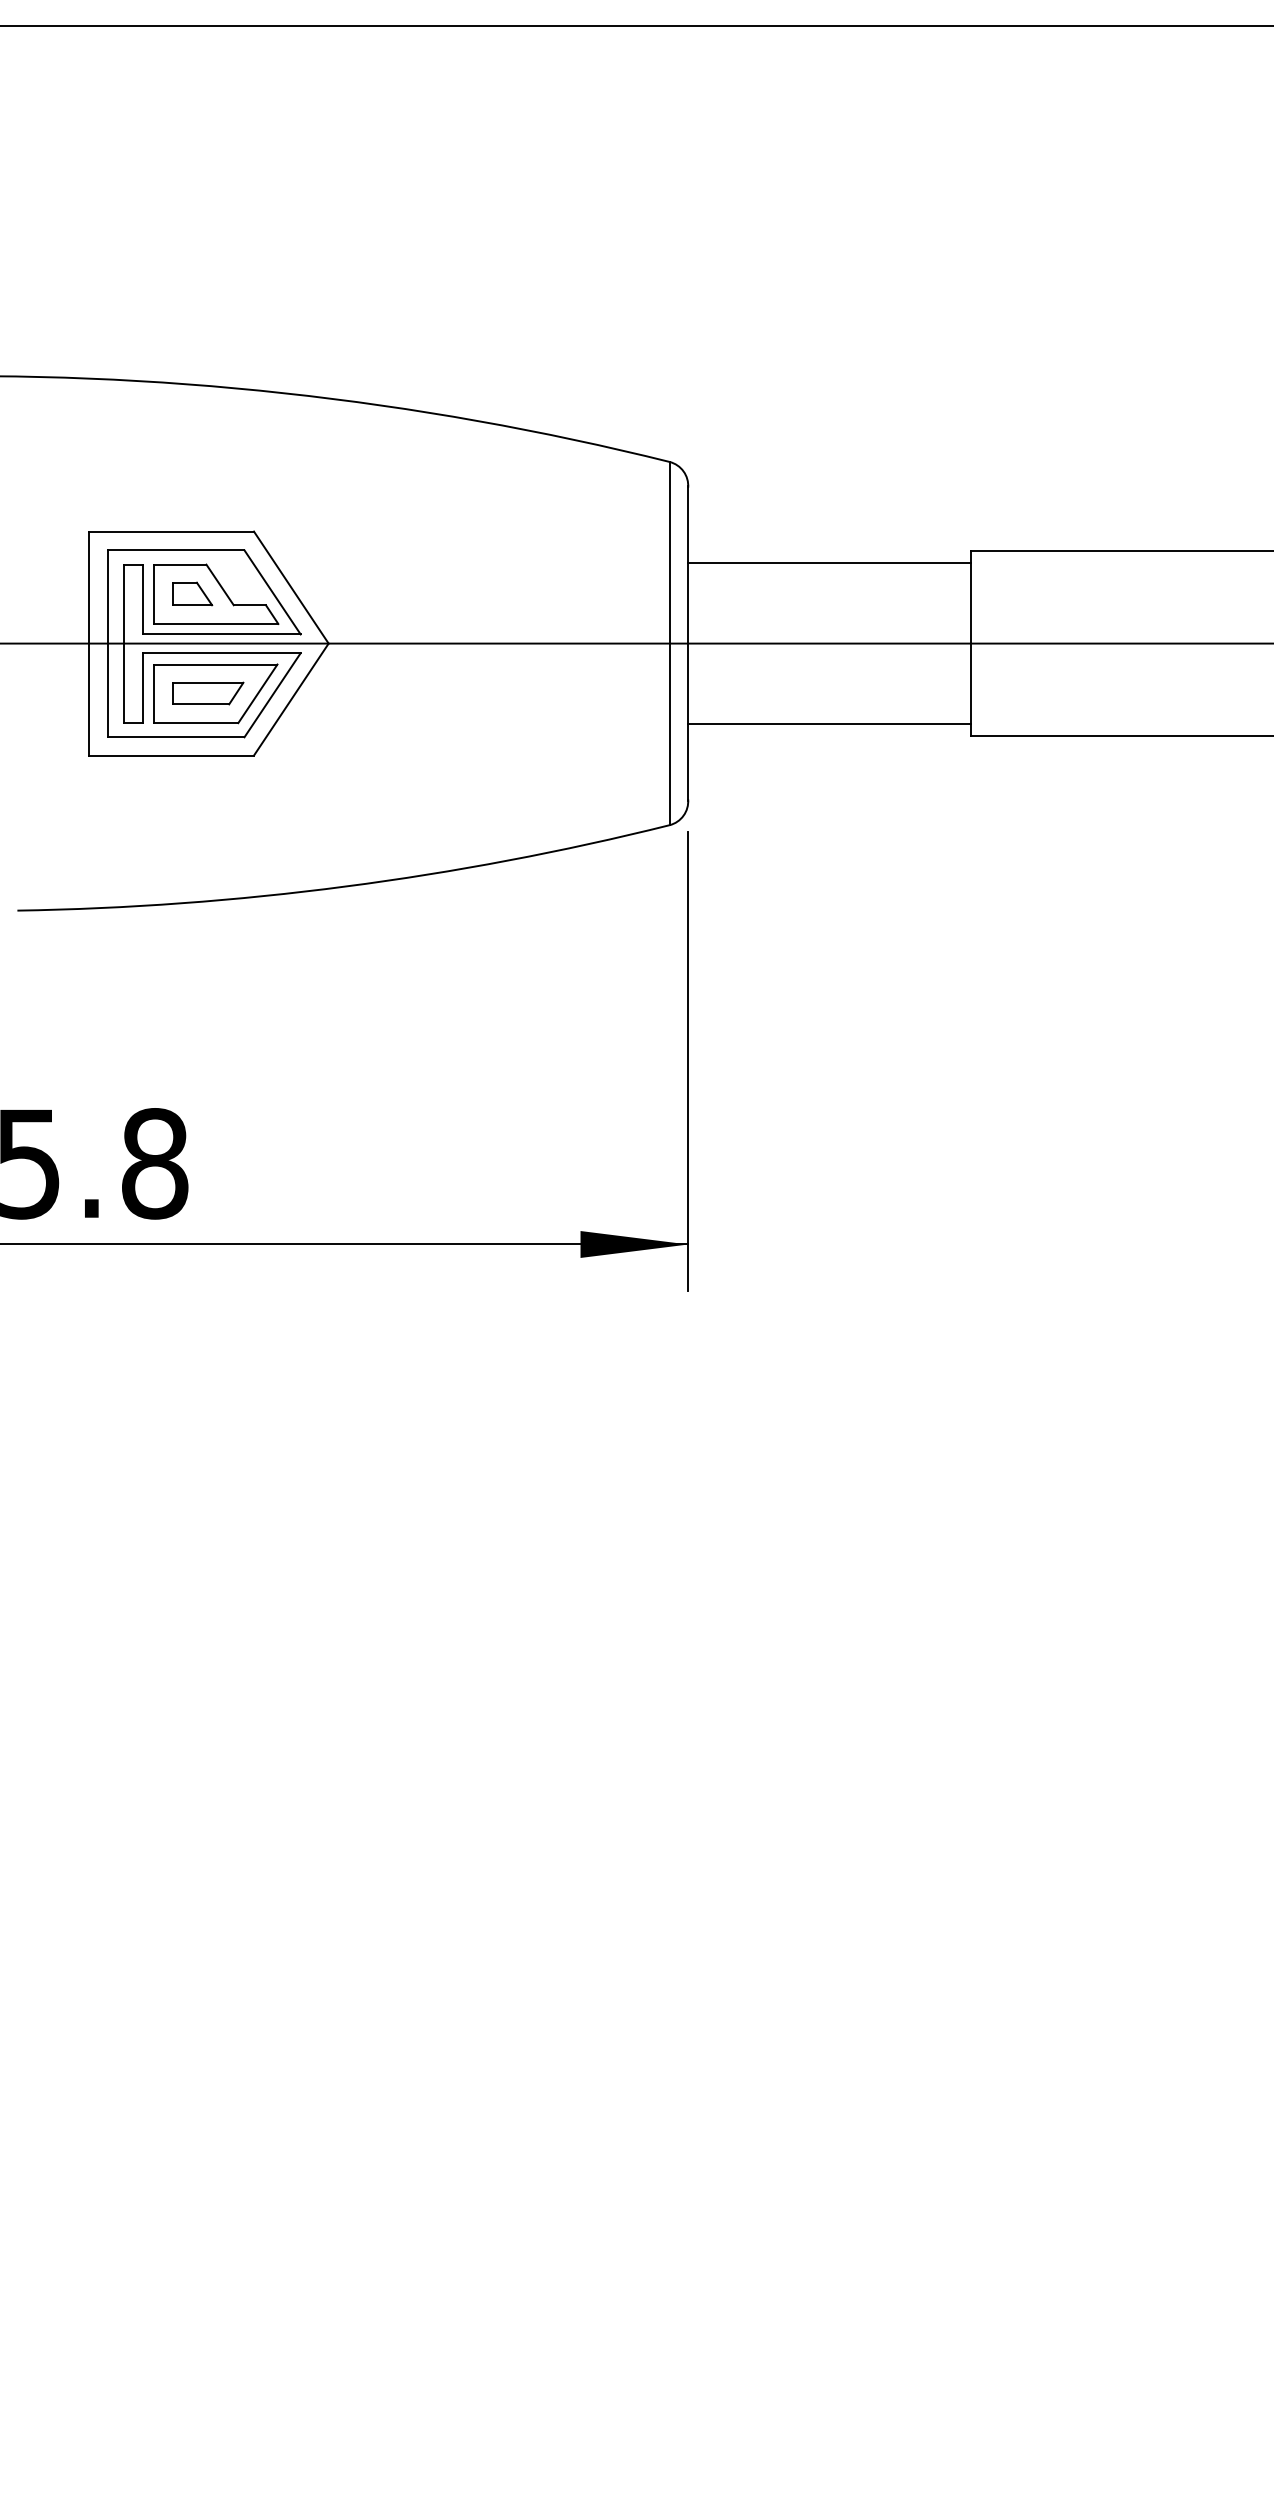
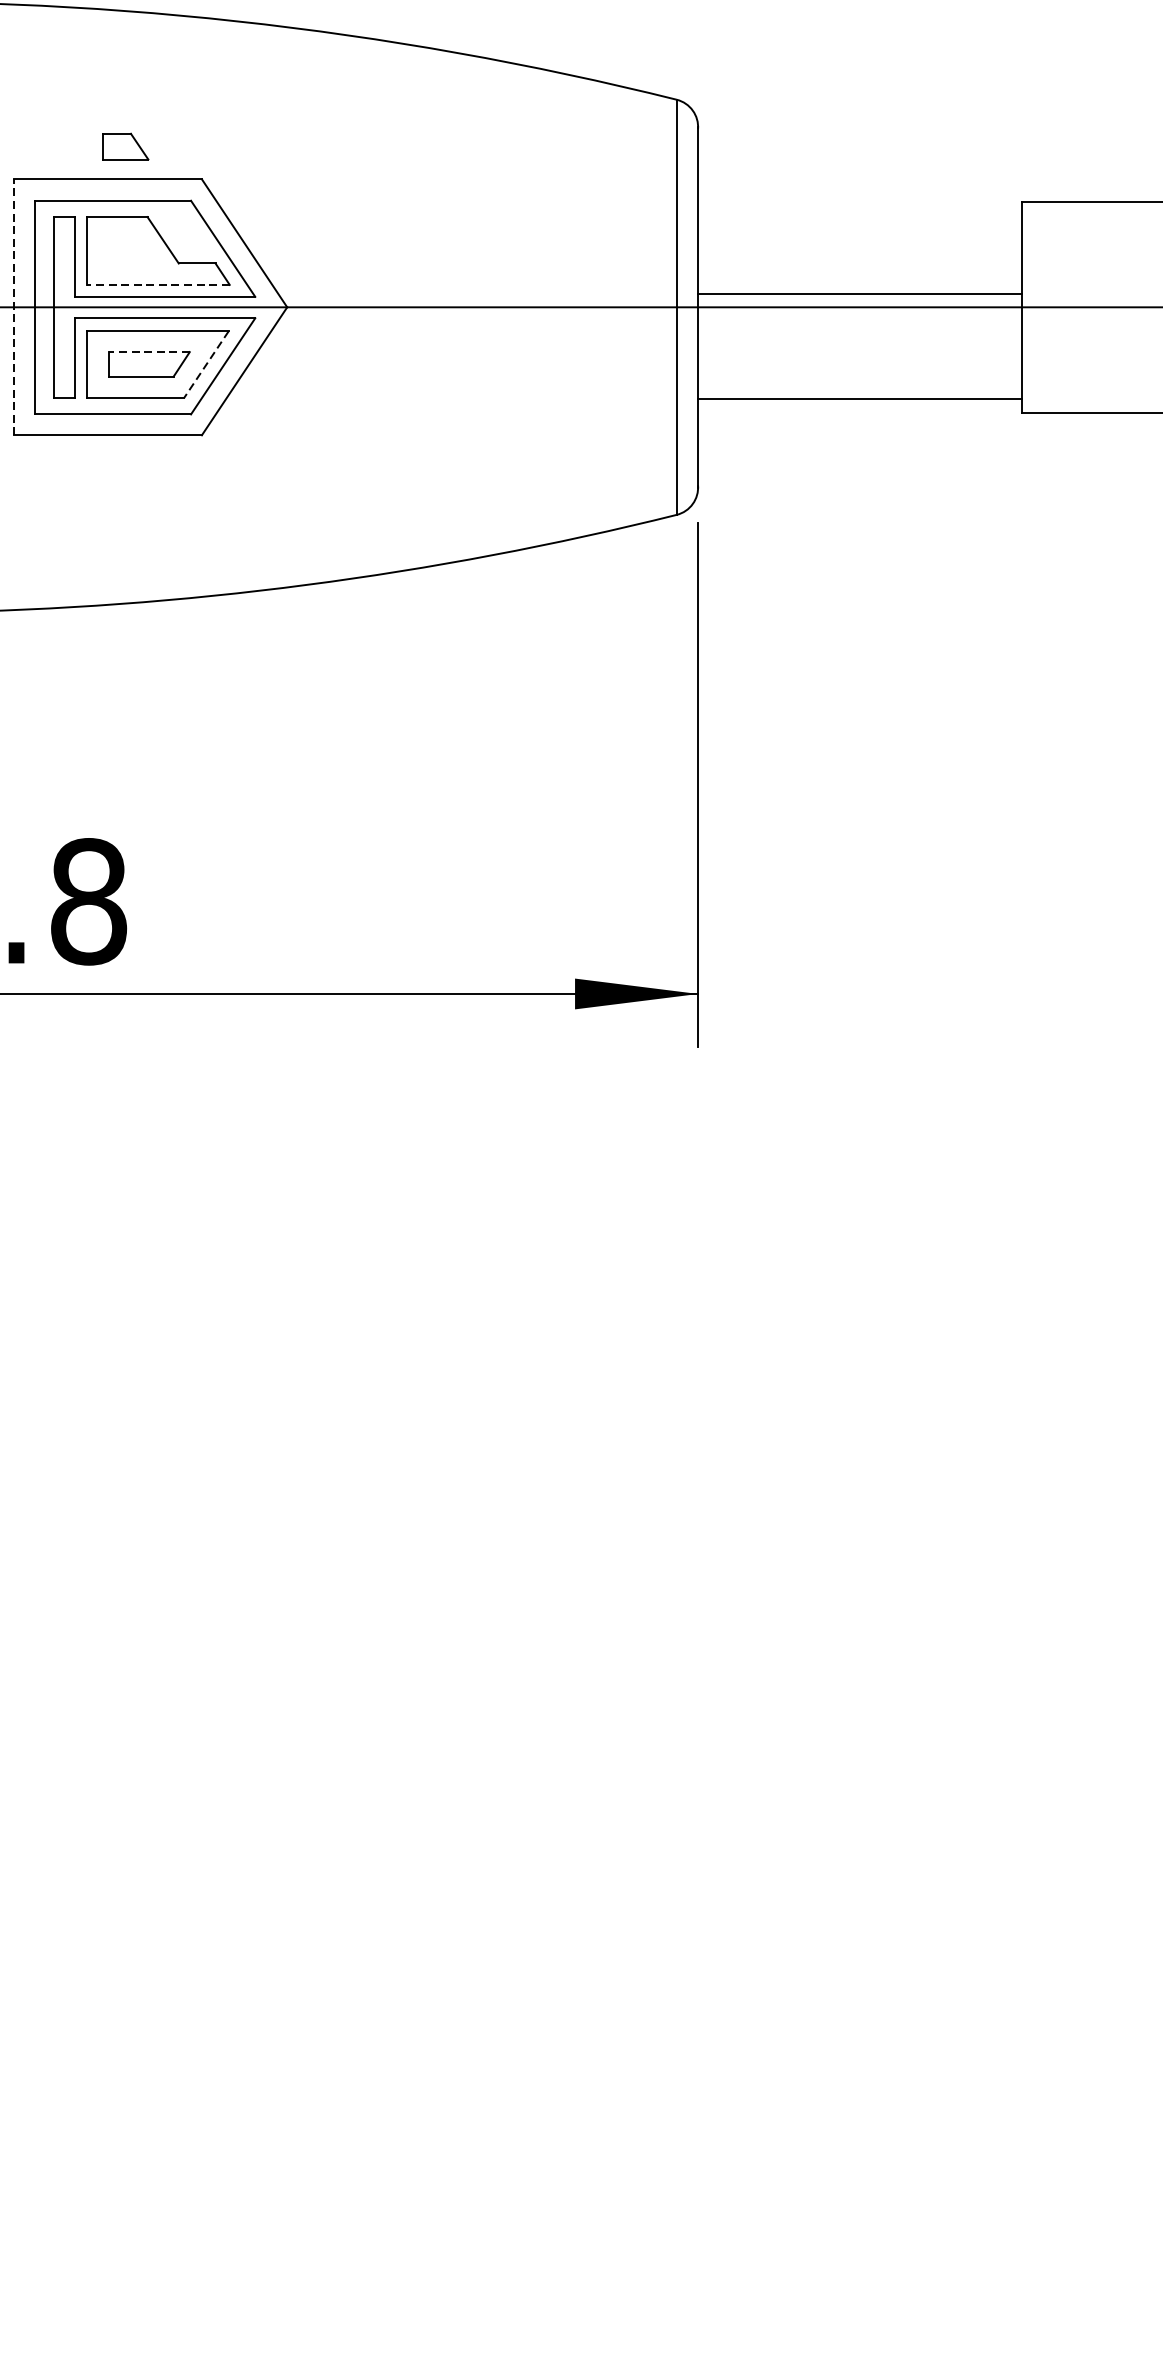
line: (829, 563) -> (859, 293), moved
part: (192, 593) -> (125, 146), moved
line: (215, 623) -> (157, 284), solid -> dashed
line: (89, 643) -> (13, 307), solid -> dashed
line: (207, 682) -> (148, 351), solid -> dashed
line: (257, 694) -> (205, 365), solid -> dashed

